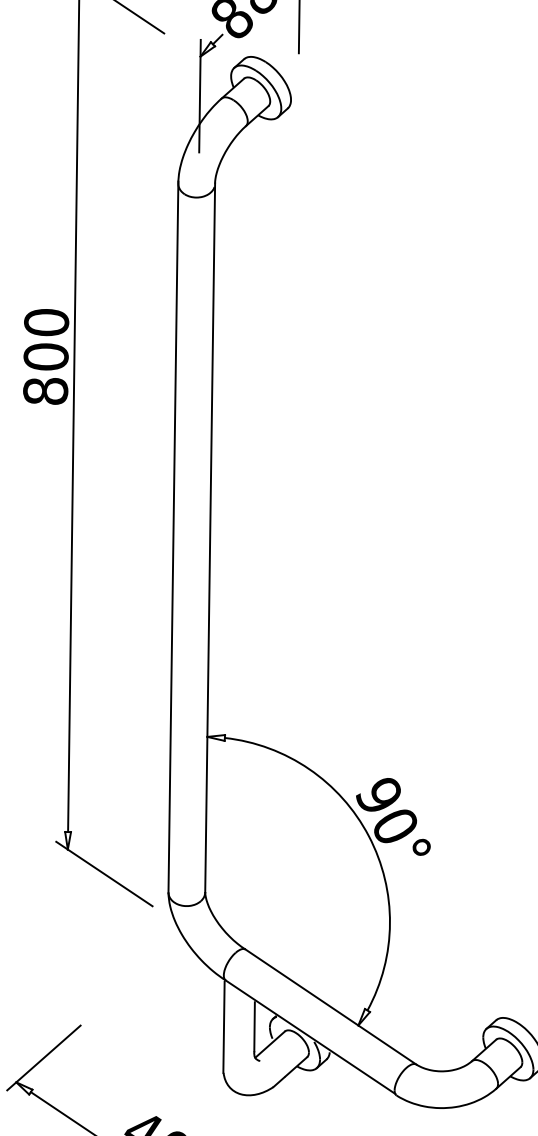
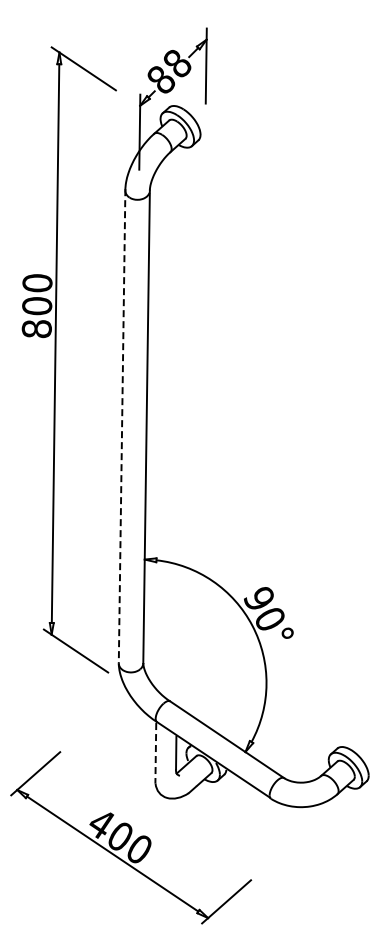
line: (174, 537) -> (122, 426), solid -> dashed
line: (223, 1027) -> (155, 753), solid -> dashed

